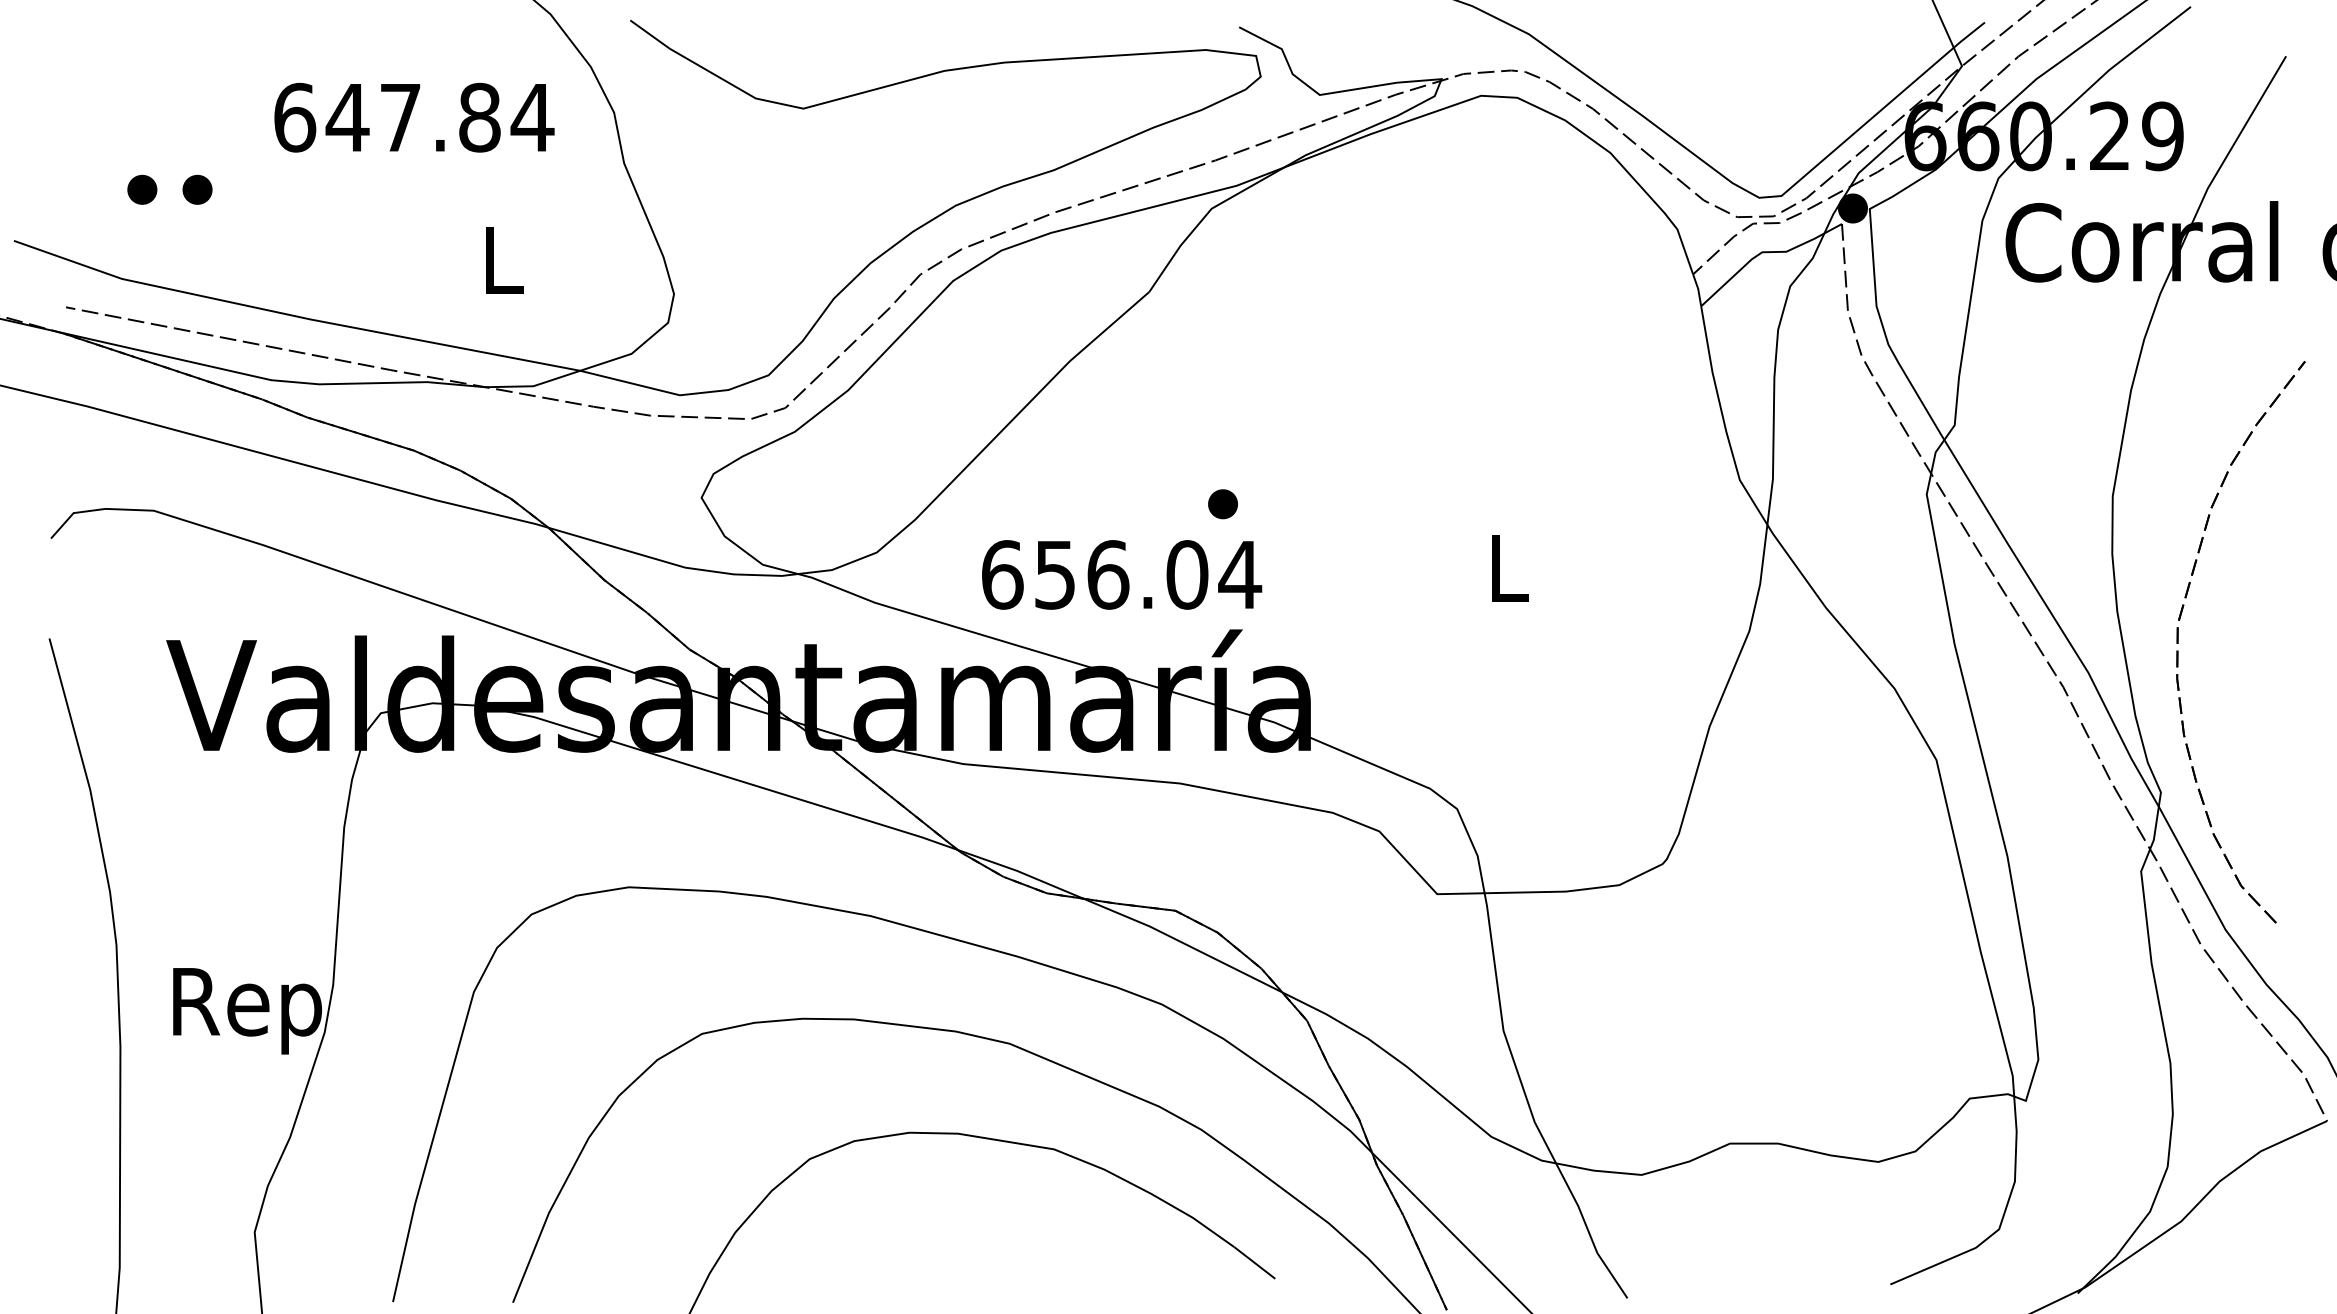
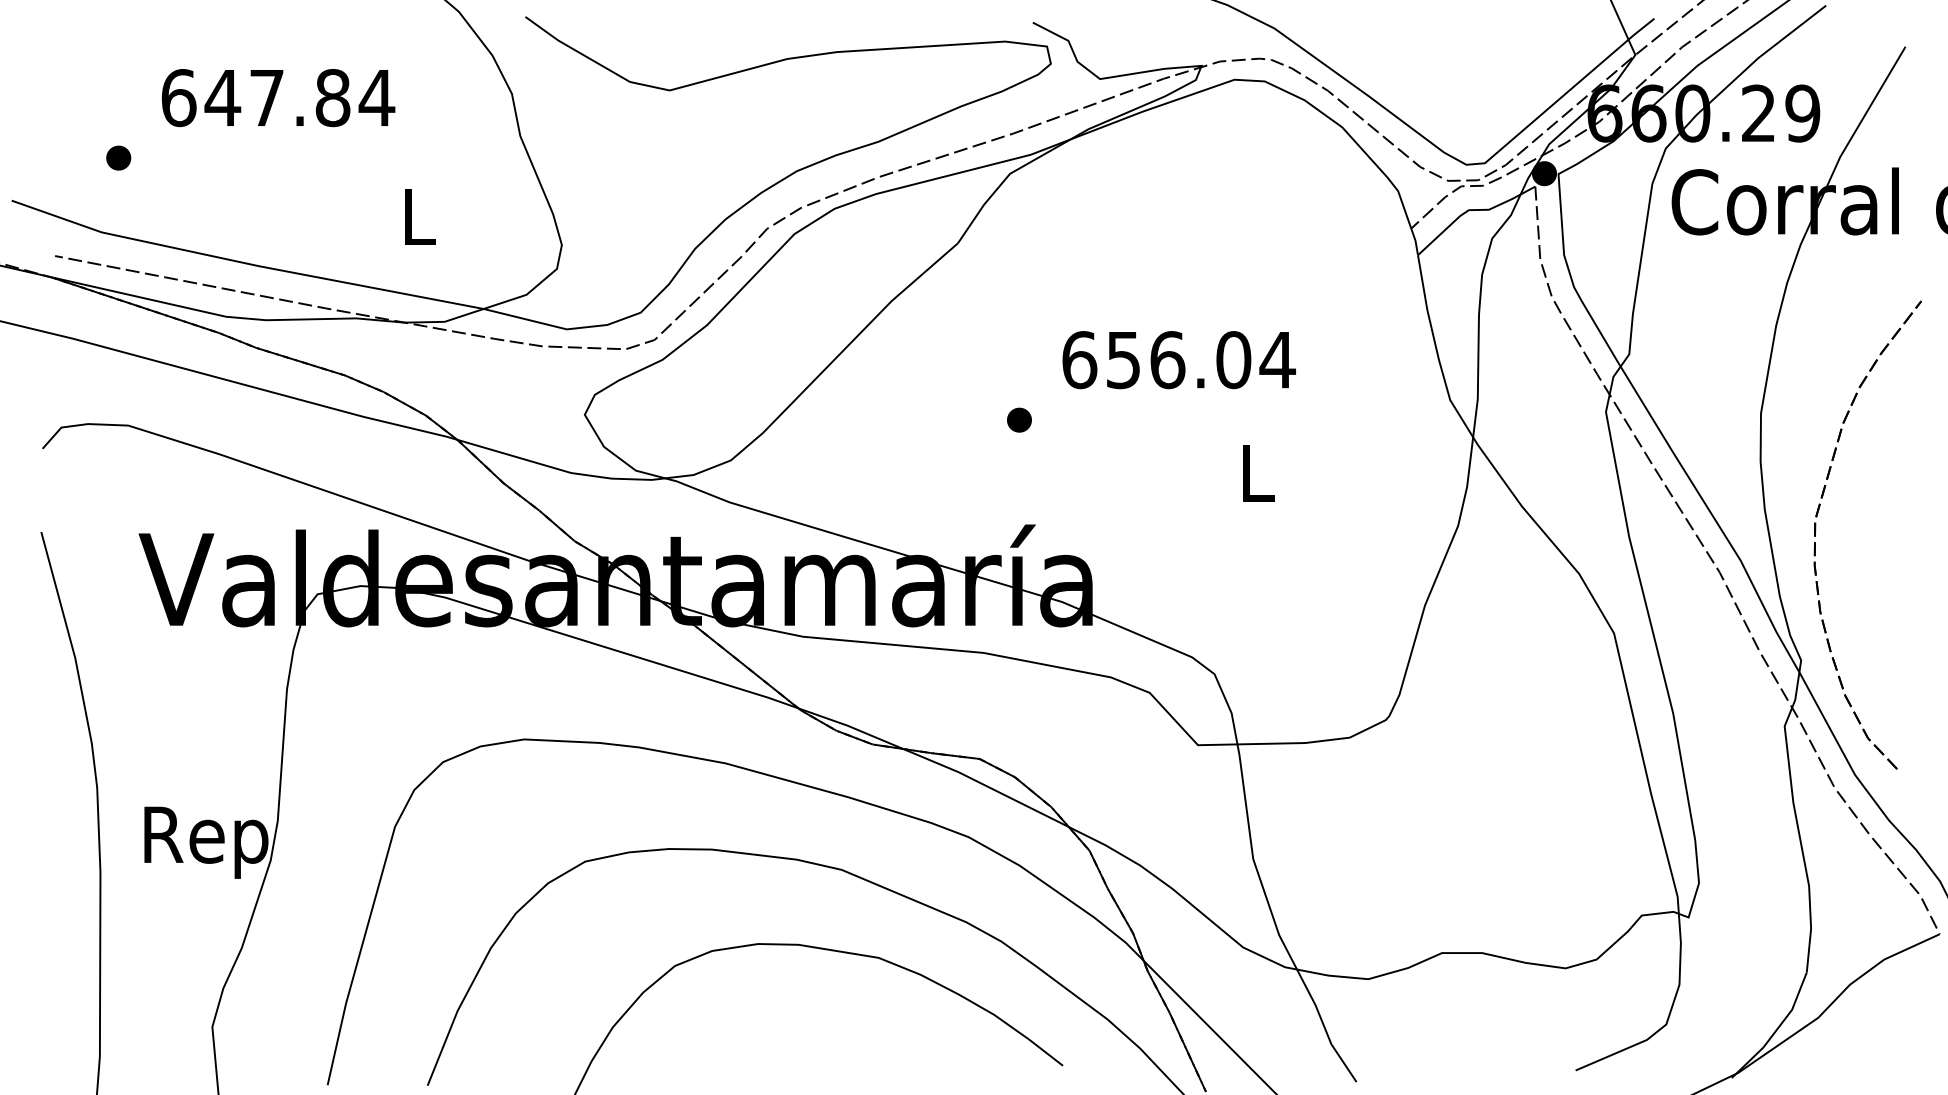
text: (414, 118) -> (278, 98), moved
part: (197, 189) -> (164, 157), removed
text: (1121, 575) -> (1178, 360), moved

